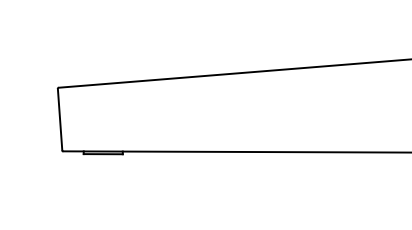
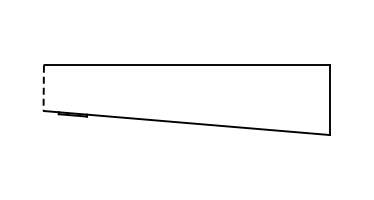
line: (59, 120) -> (43, 88), solid -> dashed

